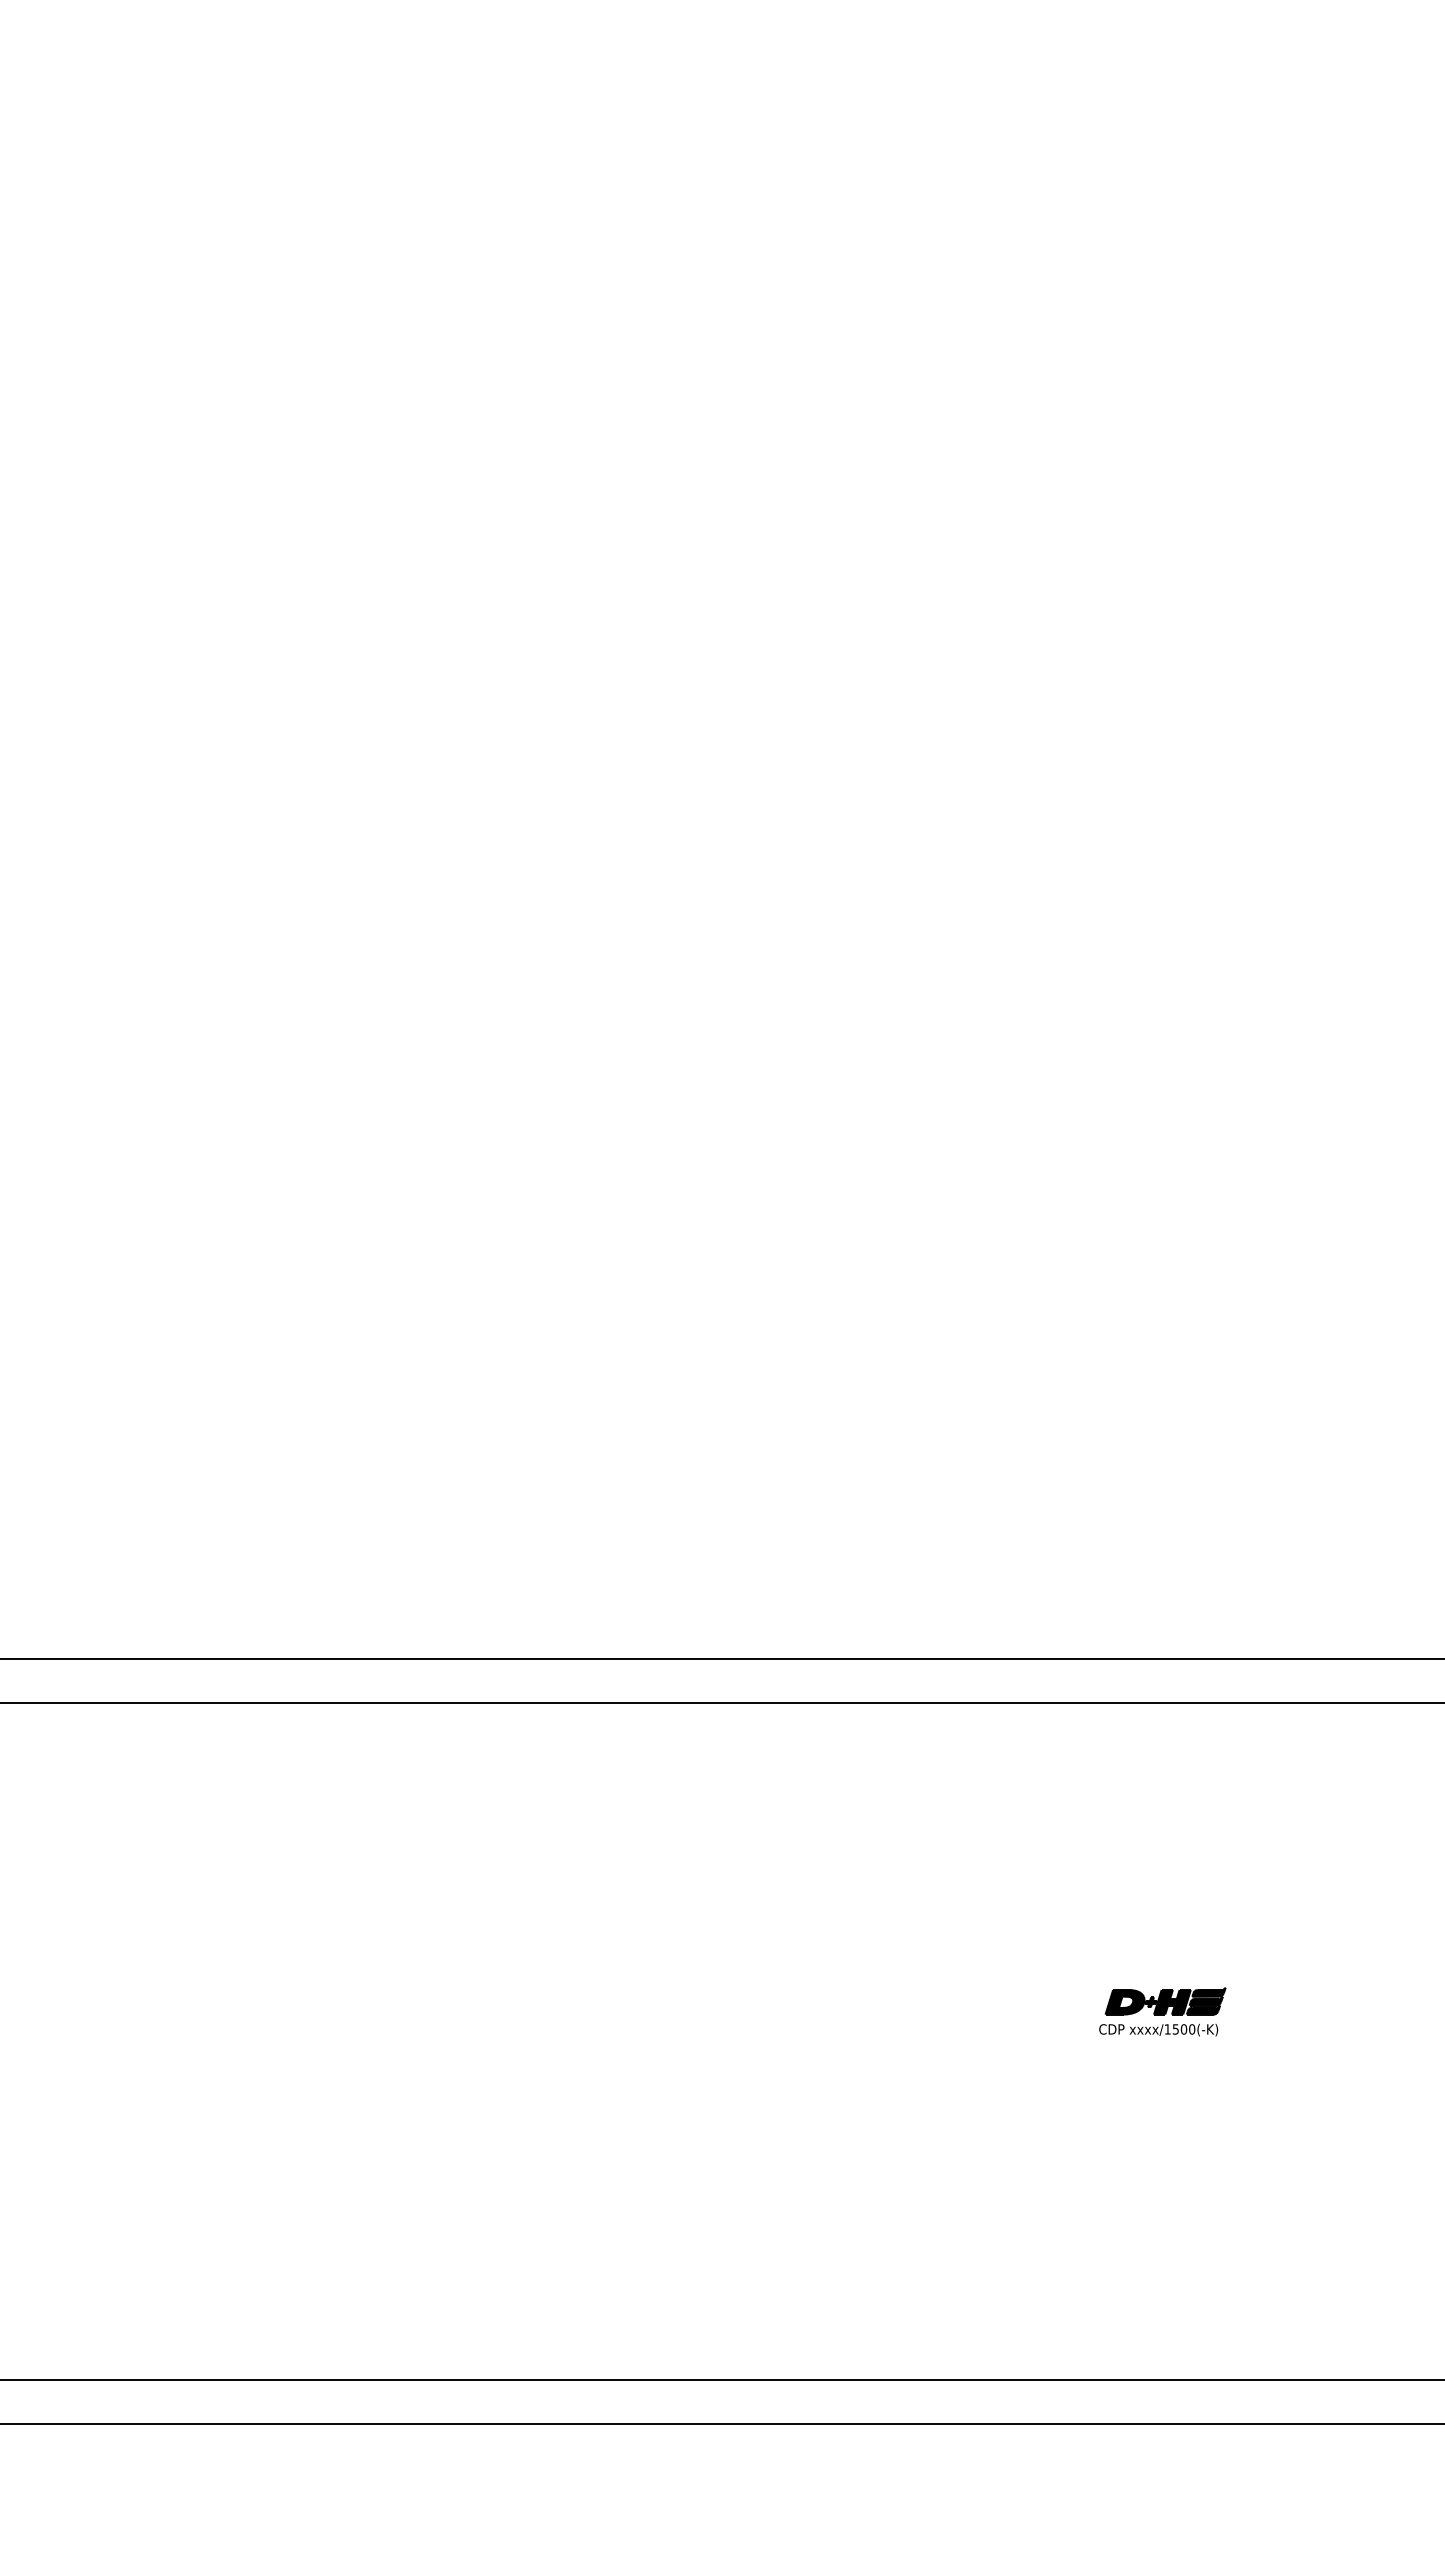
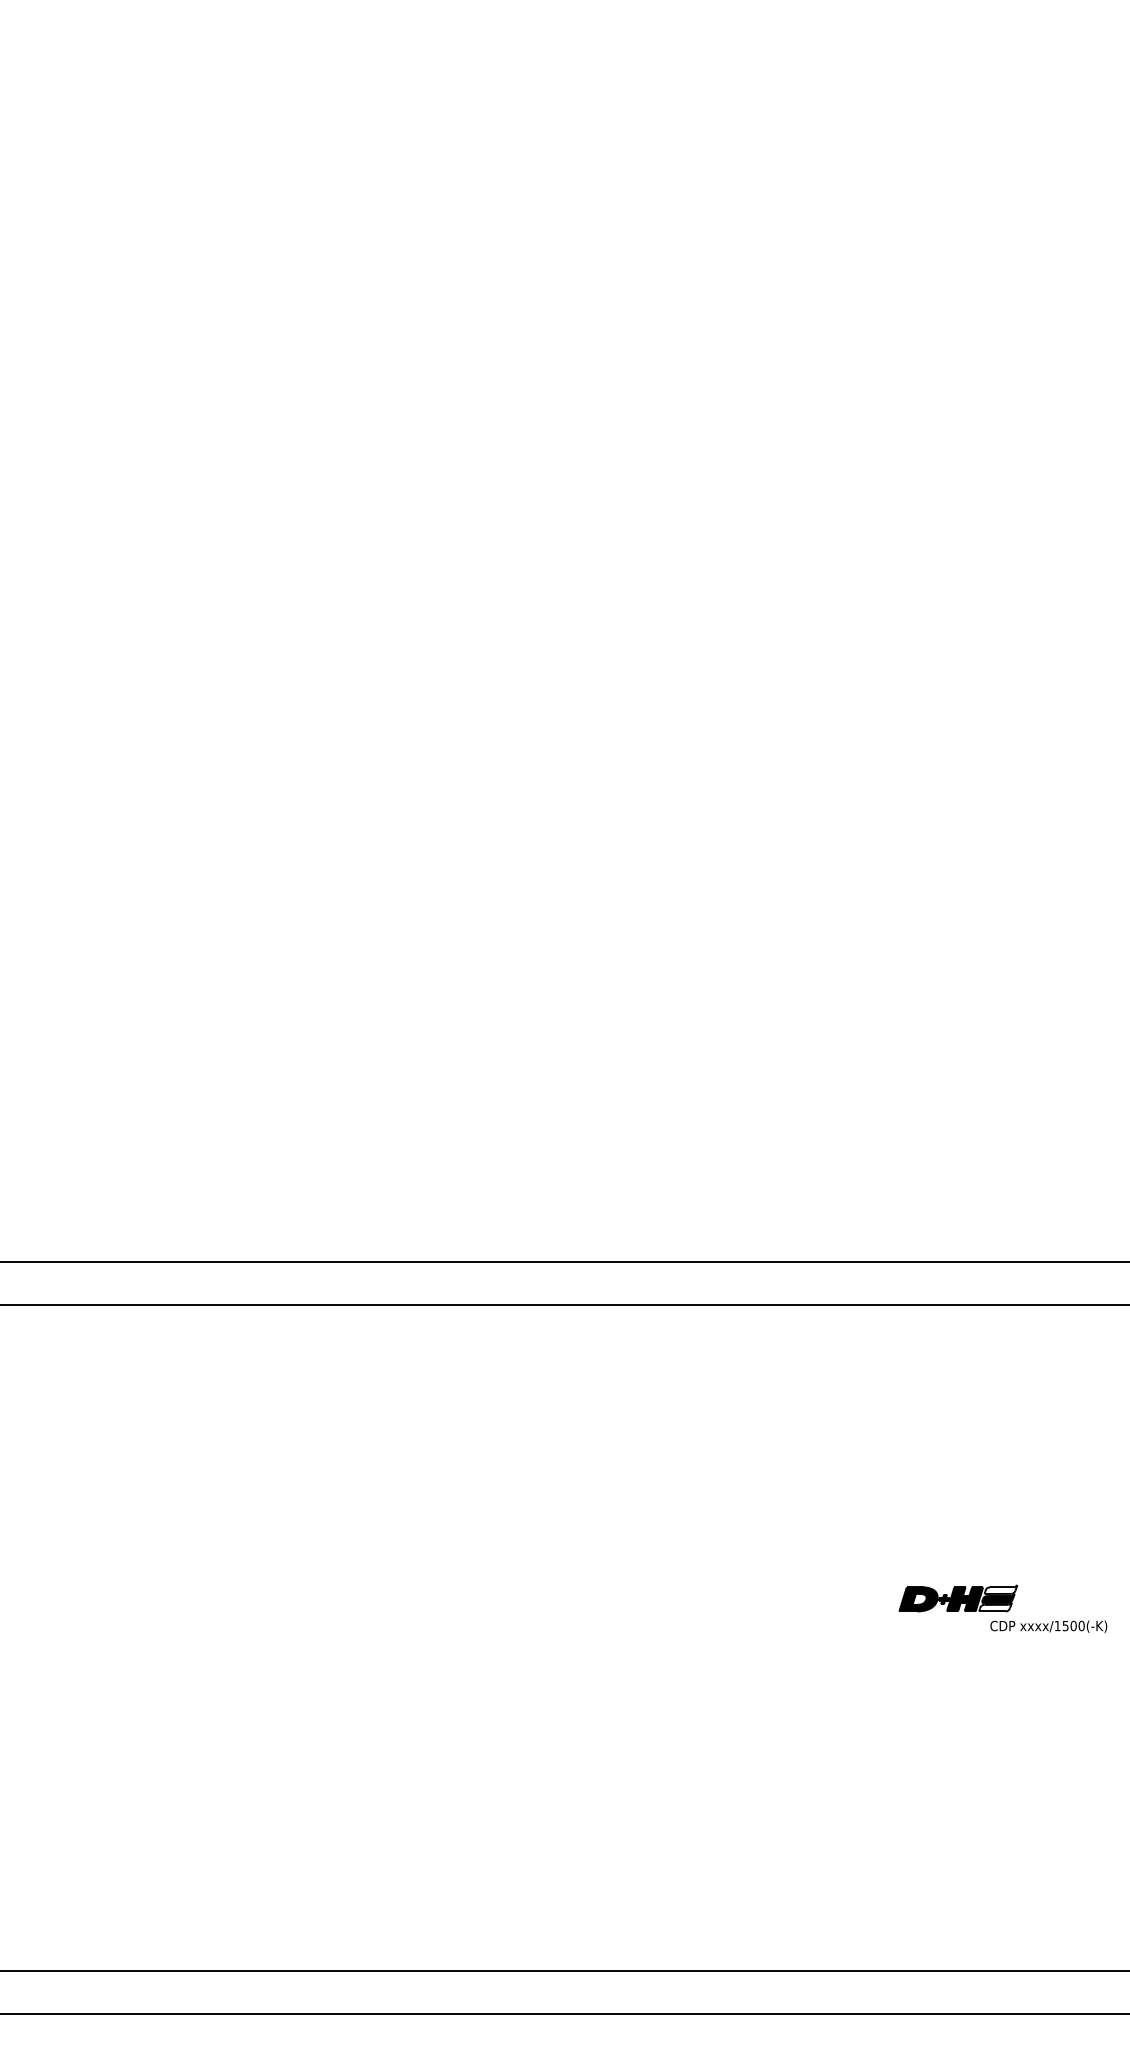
fill: (1208, 1991) -> (1000, 1588), removed
fill: (1203, 2009) -> (995, 1606), removed
text: (1158, 2029) -> (1048, 1626), moved

